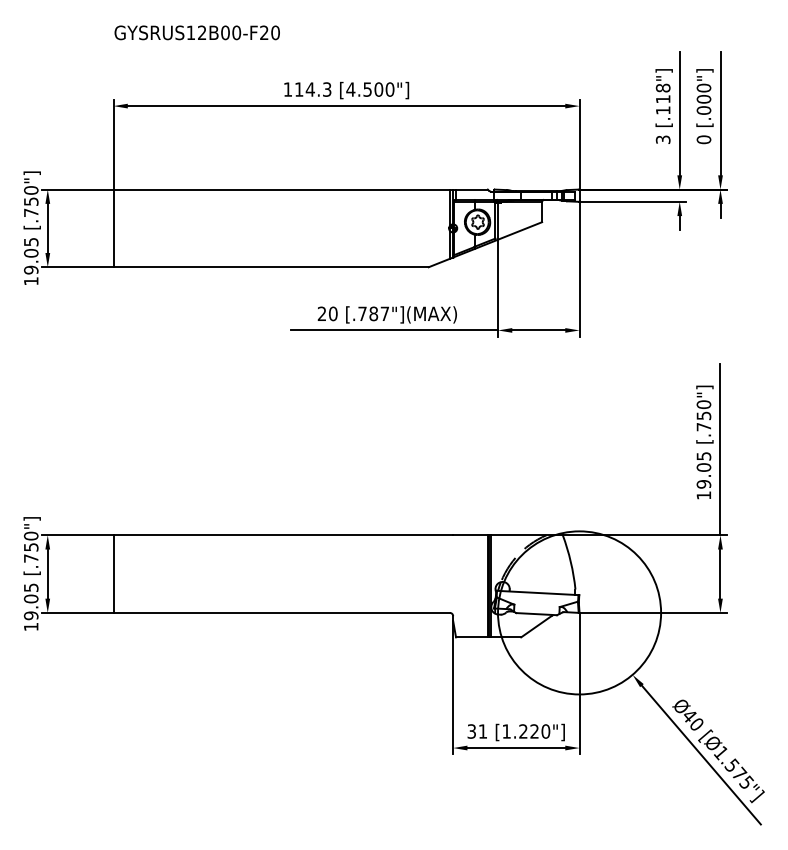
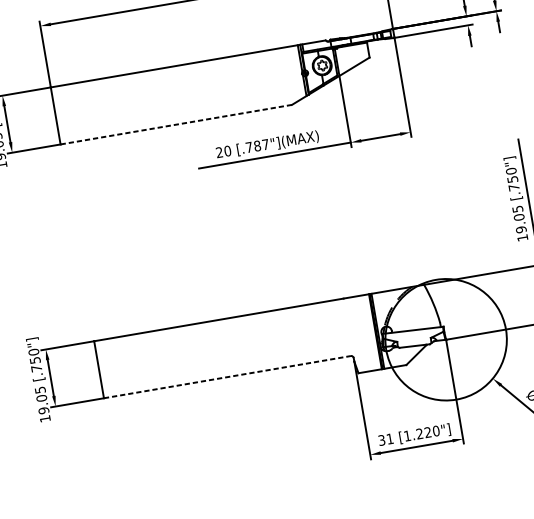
line: (271, 267) -> (176, 124), solid -> dashed
line: (282, 612) -> (227, 376), solid -> dashed

